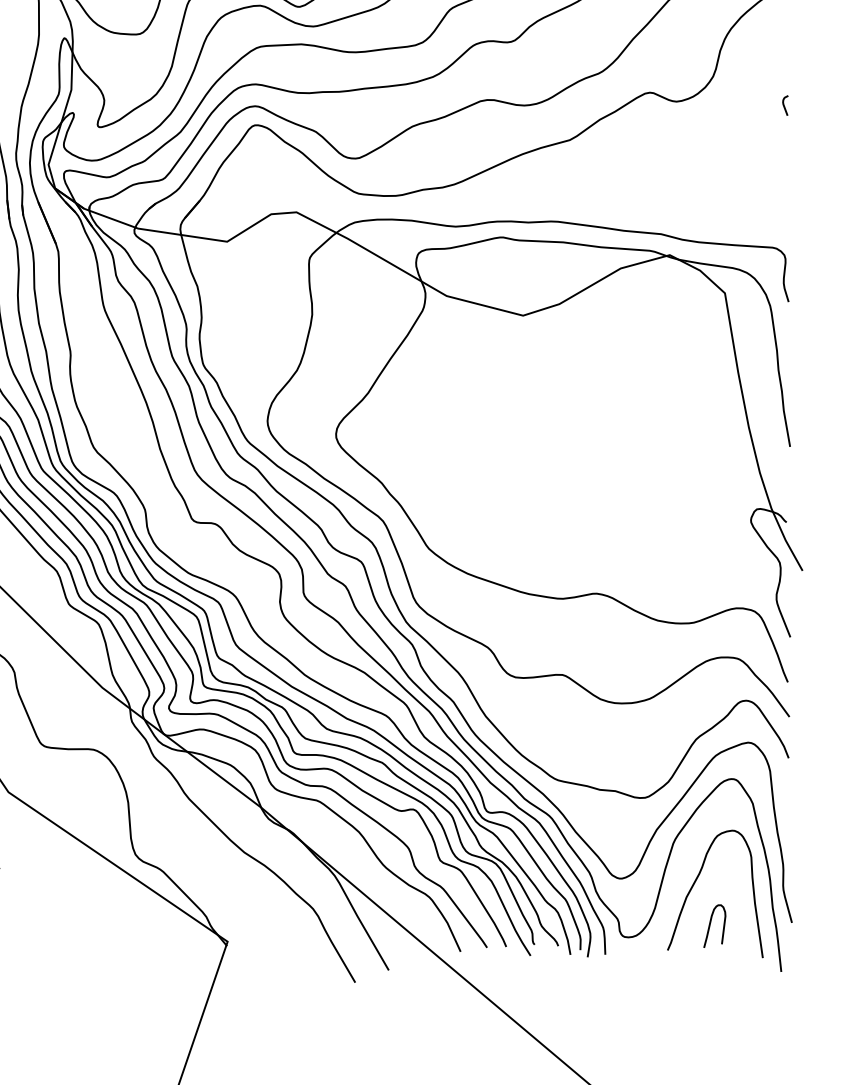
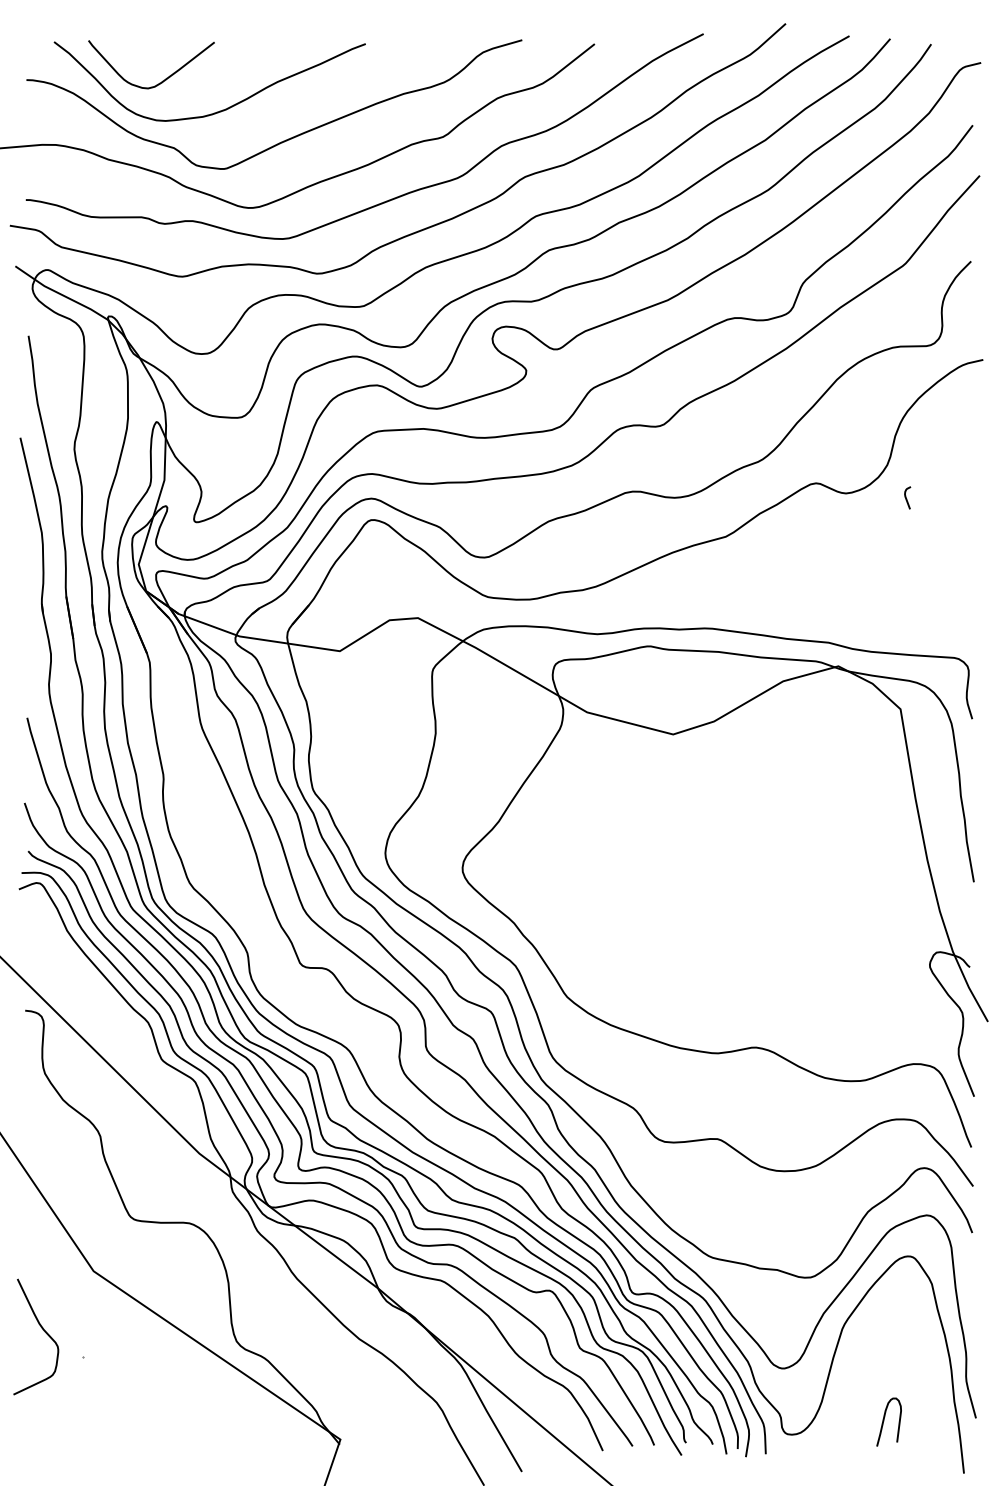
curve: (784, 105) -> (906, 497), moved
curve: (695, 883) -> (867, 1373), removed

